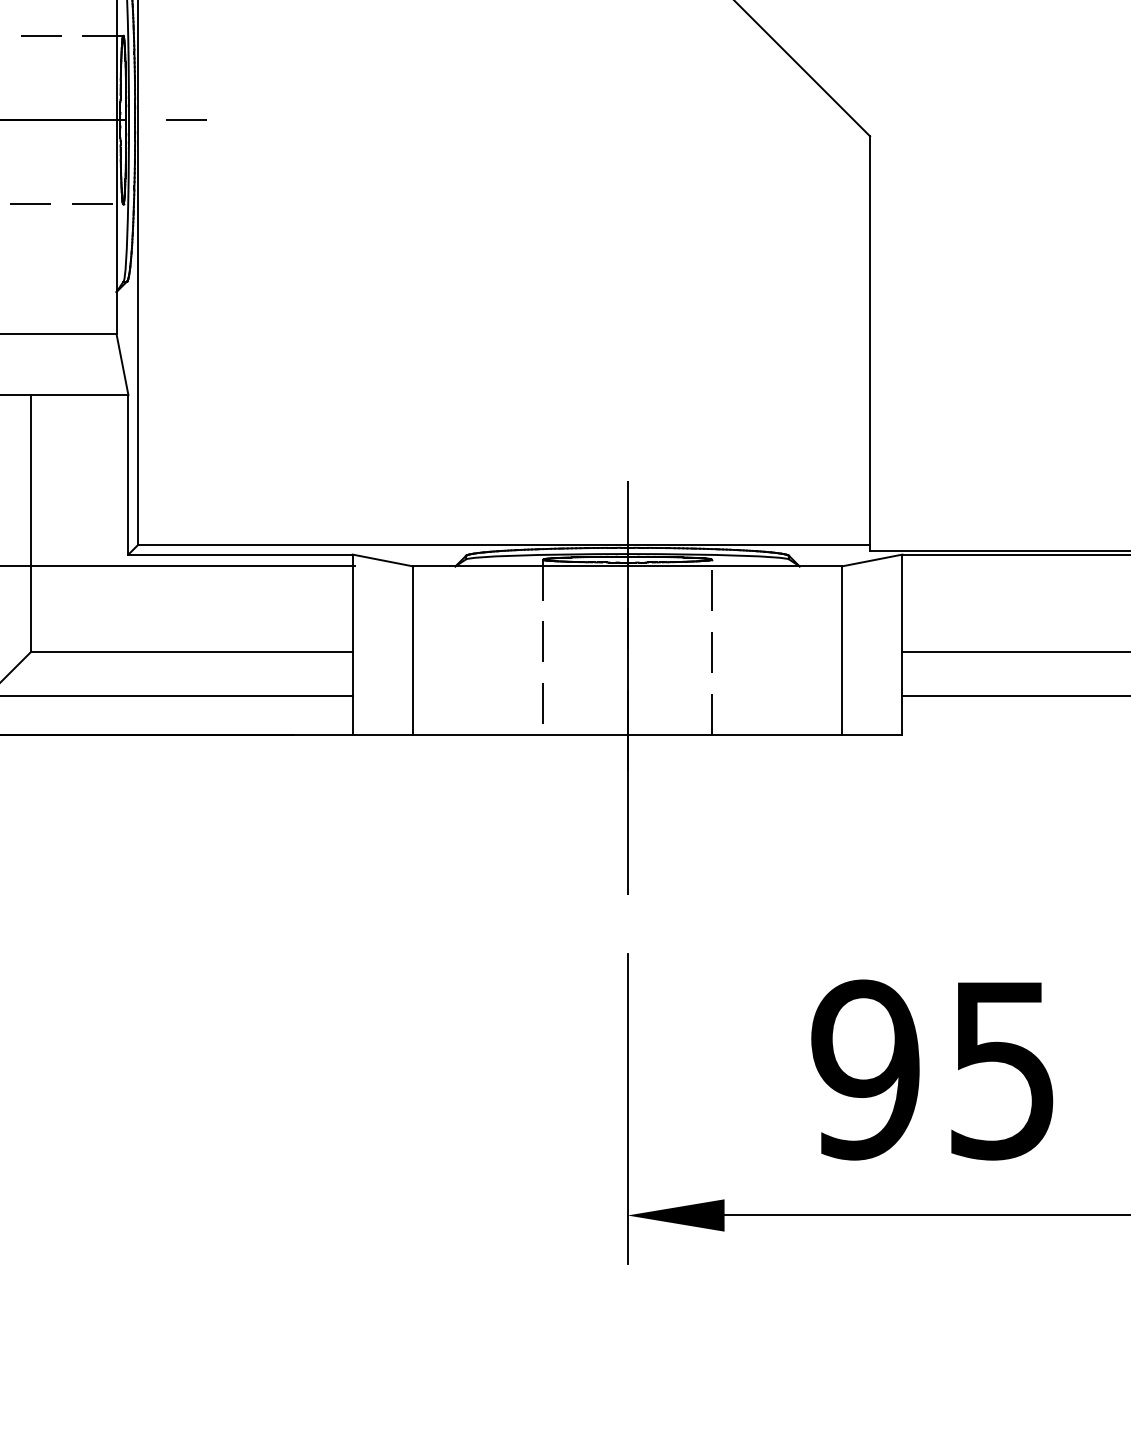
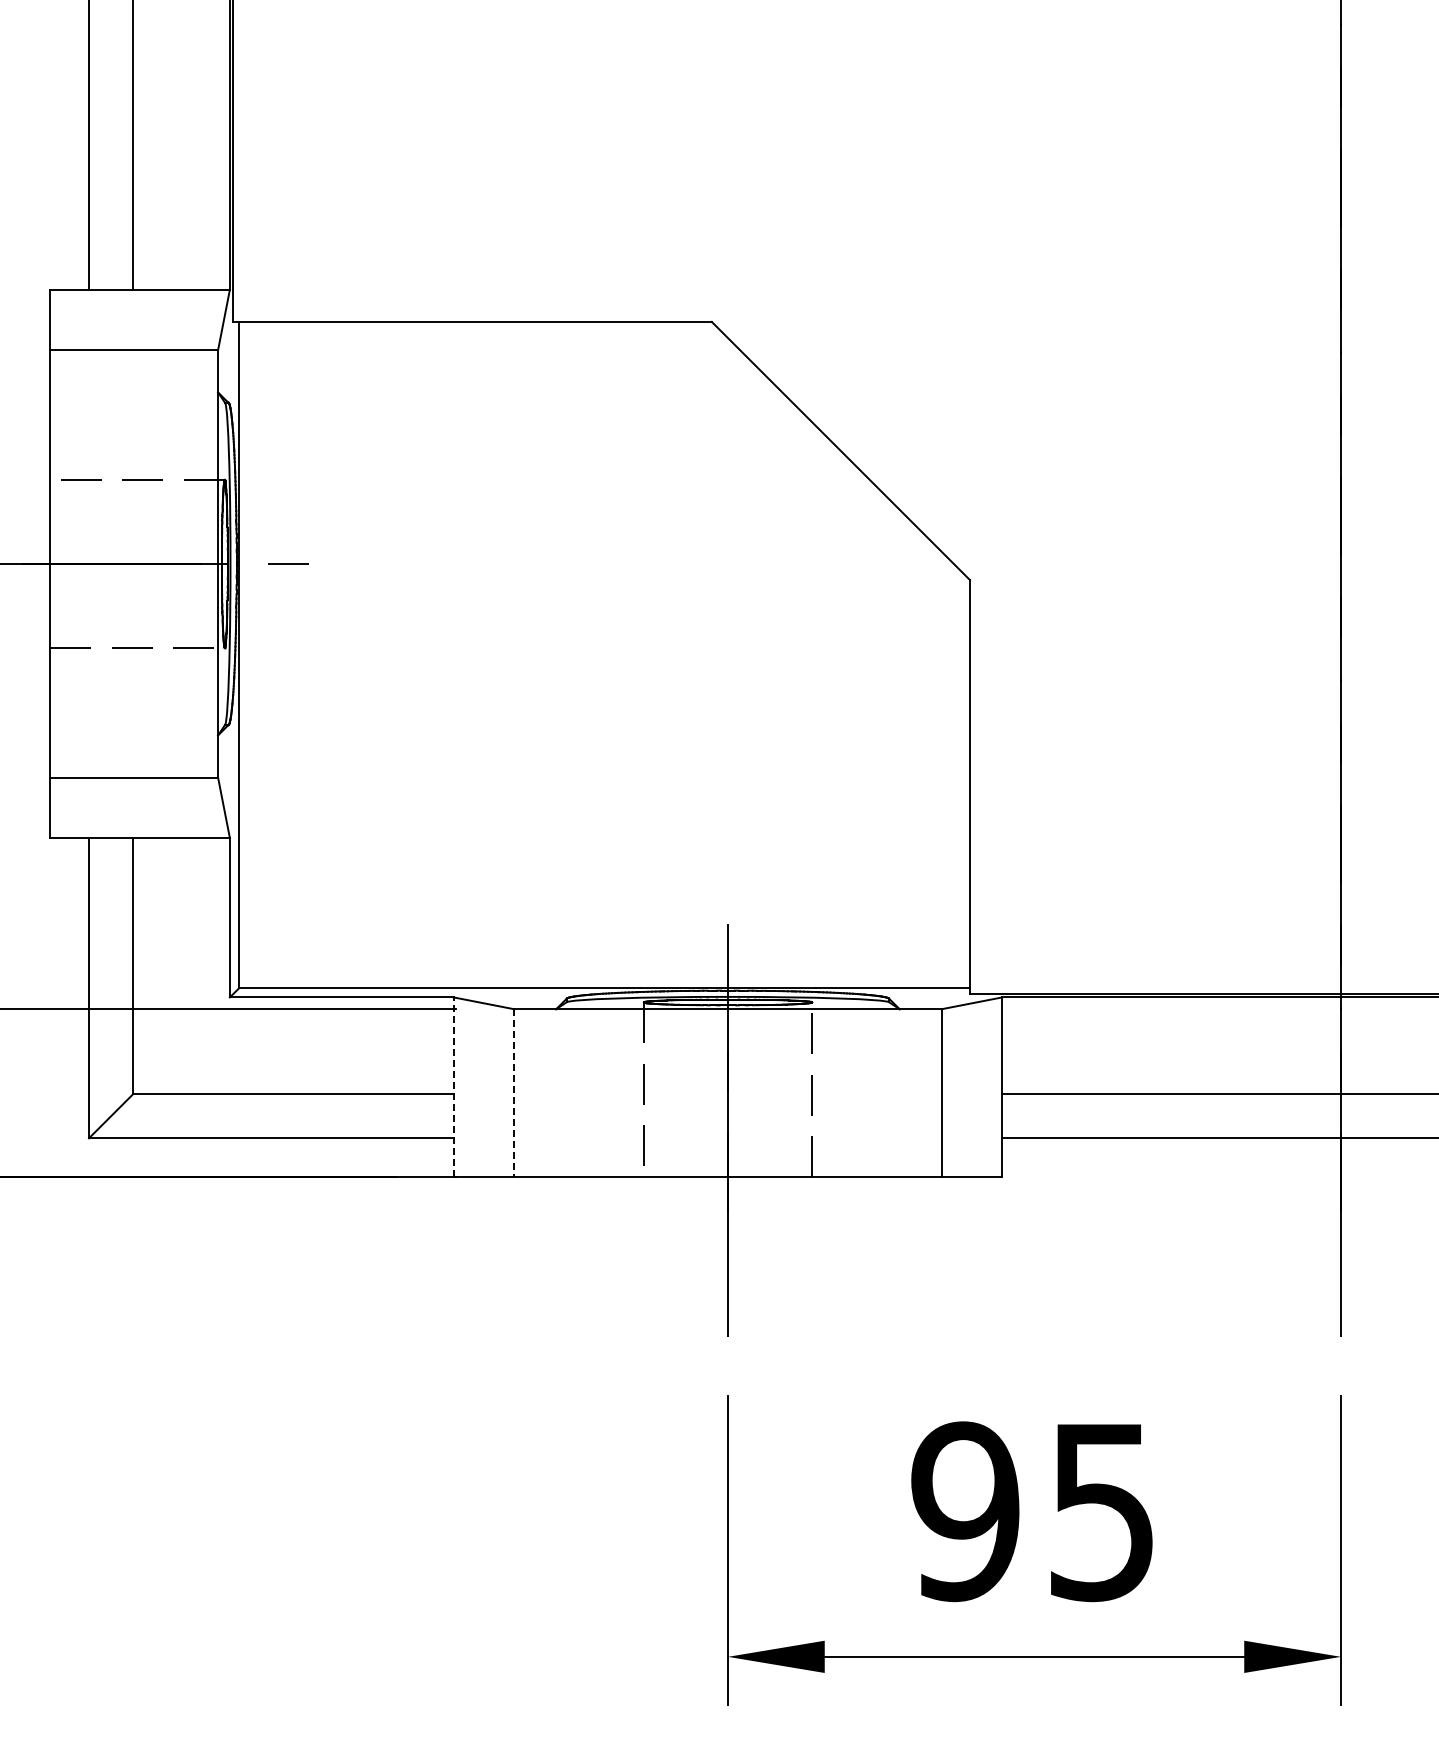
line: (352, 644) -> (453, 1087), solid -> dashed
line: (413, 650) -> (514, 1093), solid -> dashed

